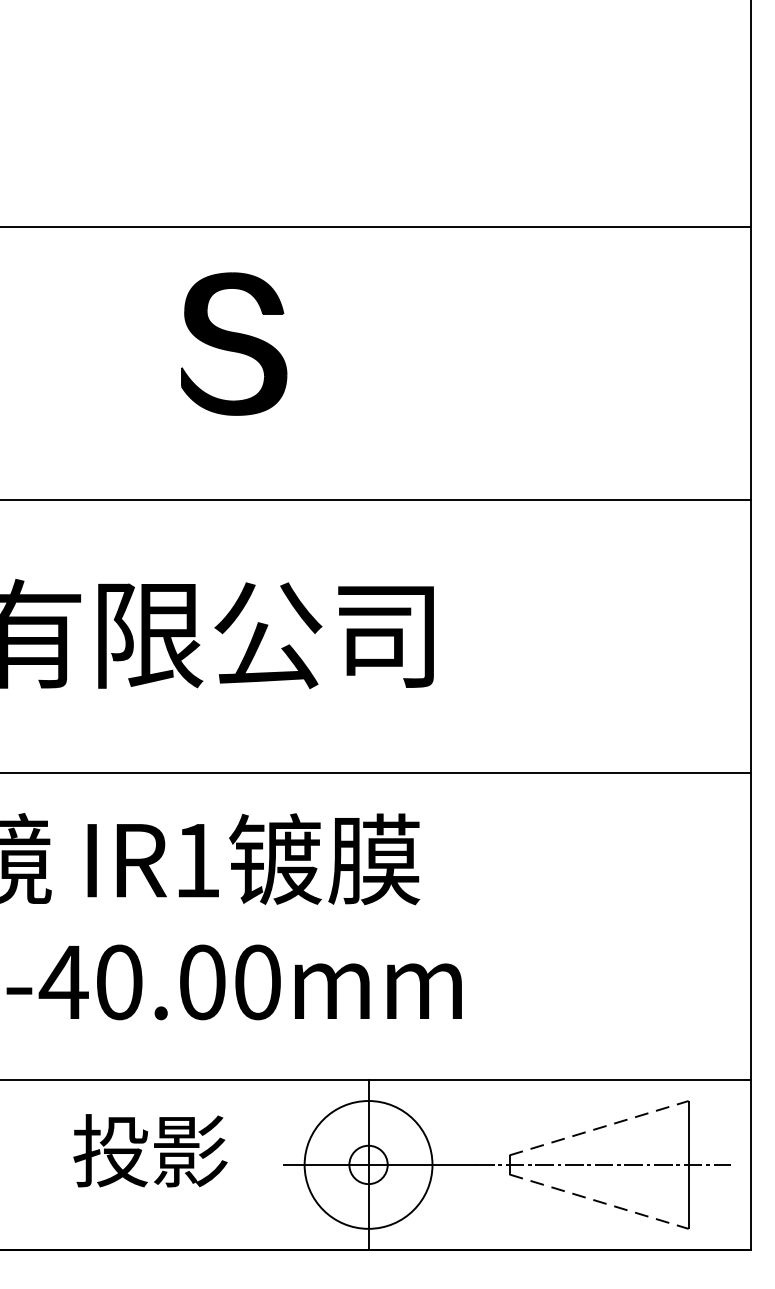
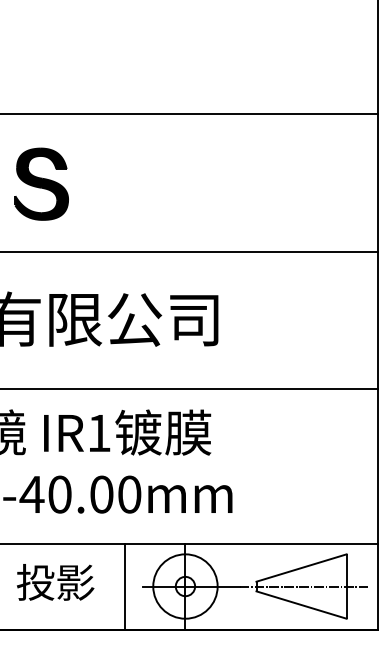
part: (233, 342) -> (41, 183), moved
line: (601, 1127) -> (302, 567), dashed -> solid
text: (150, 1150) -> (55, 582), moved
line: (249, 1164) -> (125, 586), added
line: (601, 1202) -> (302, 605), dashed -> solid

